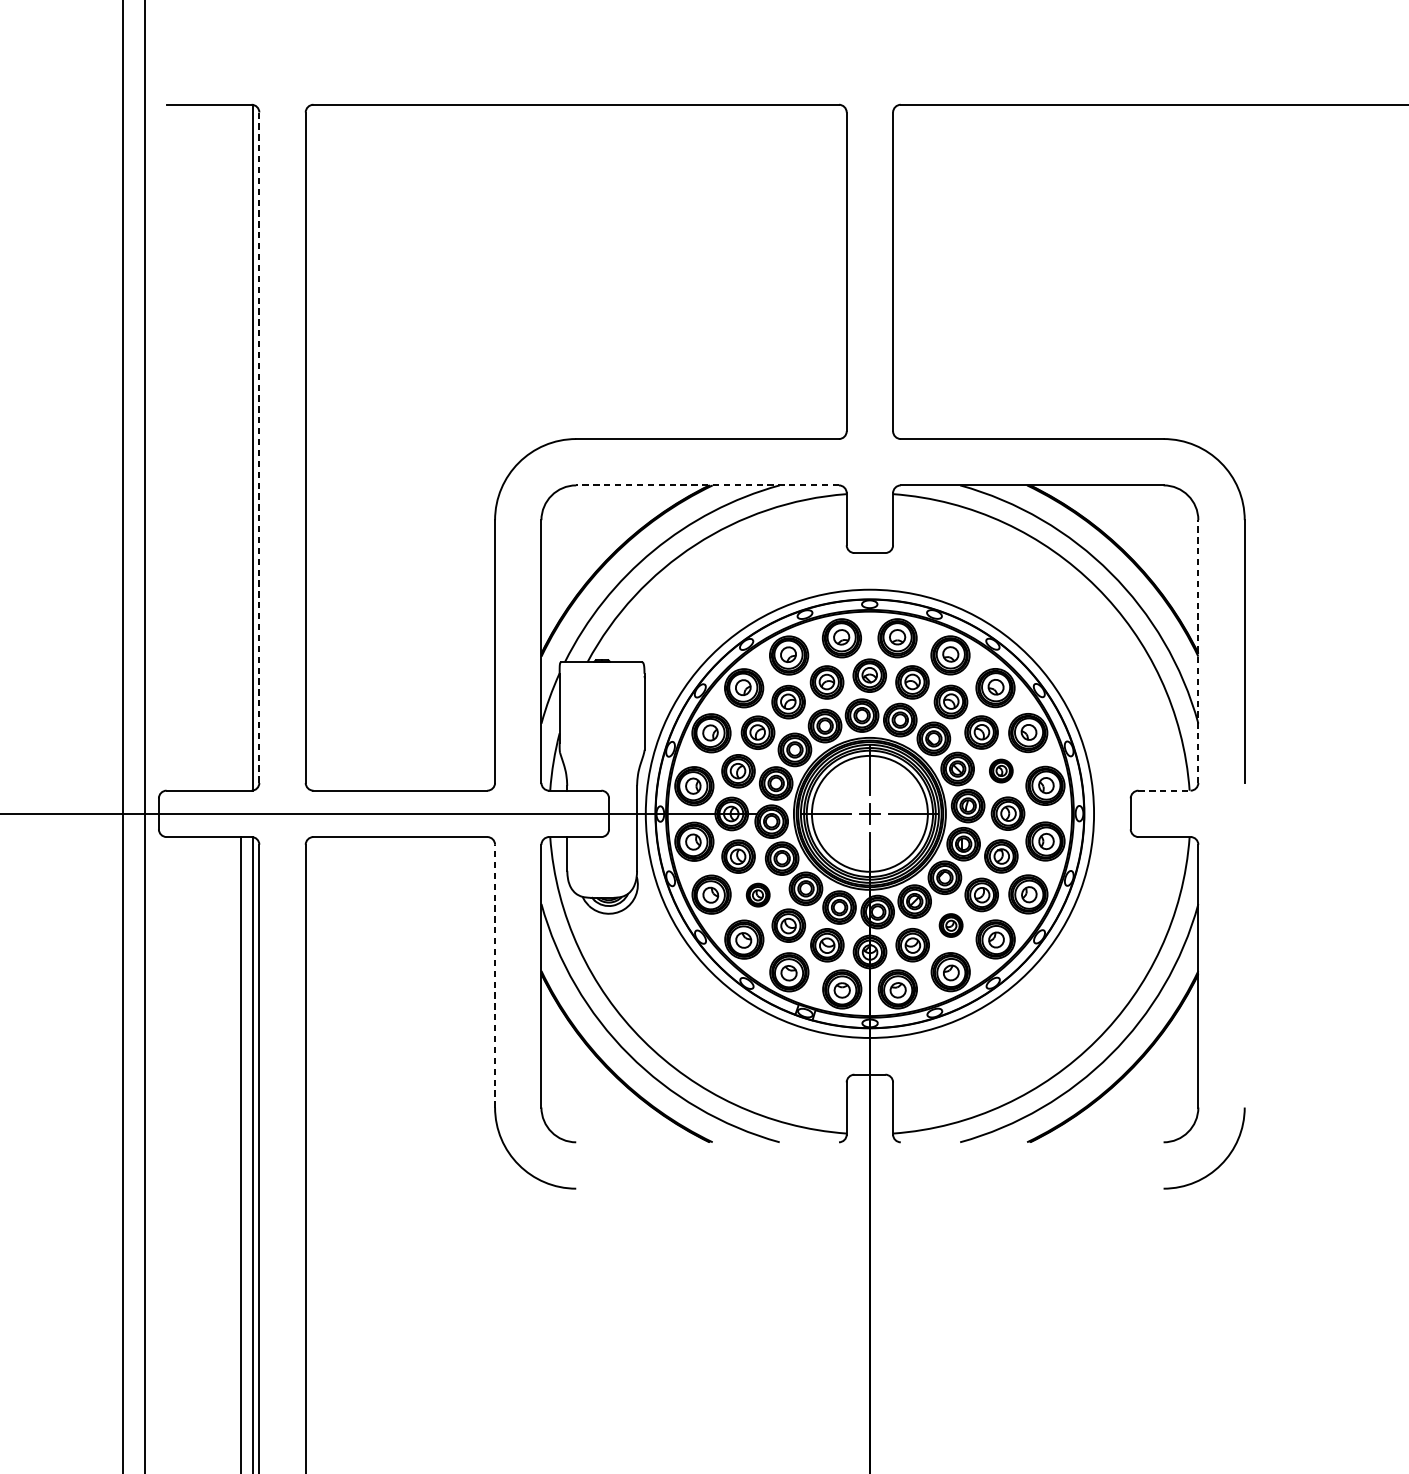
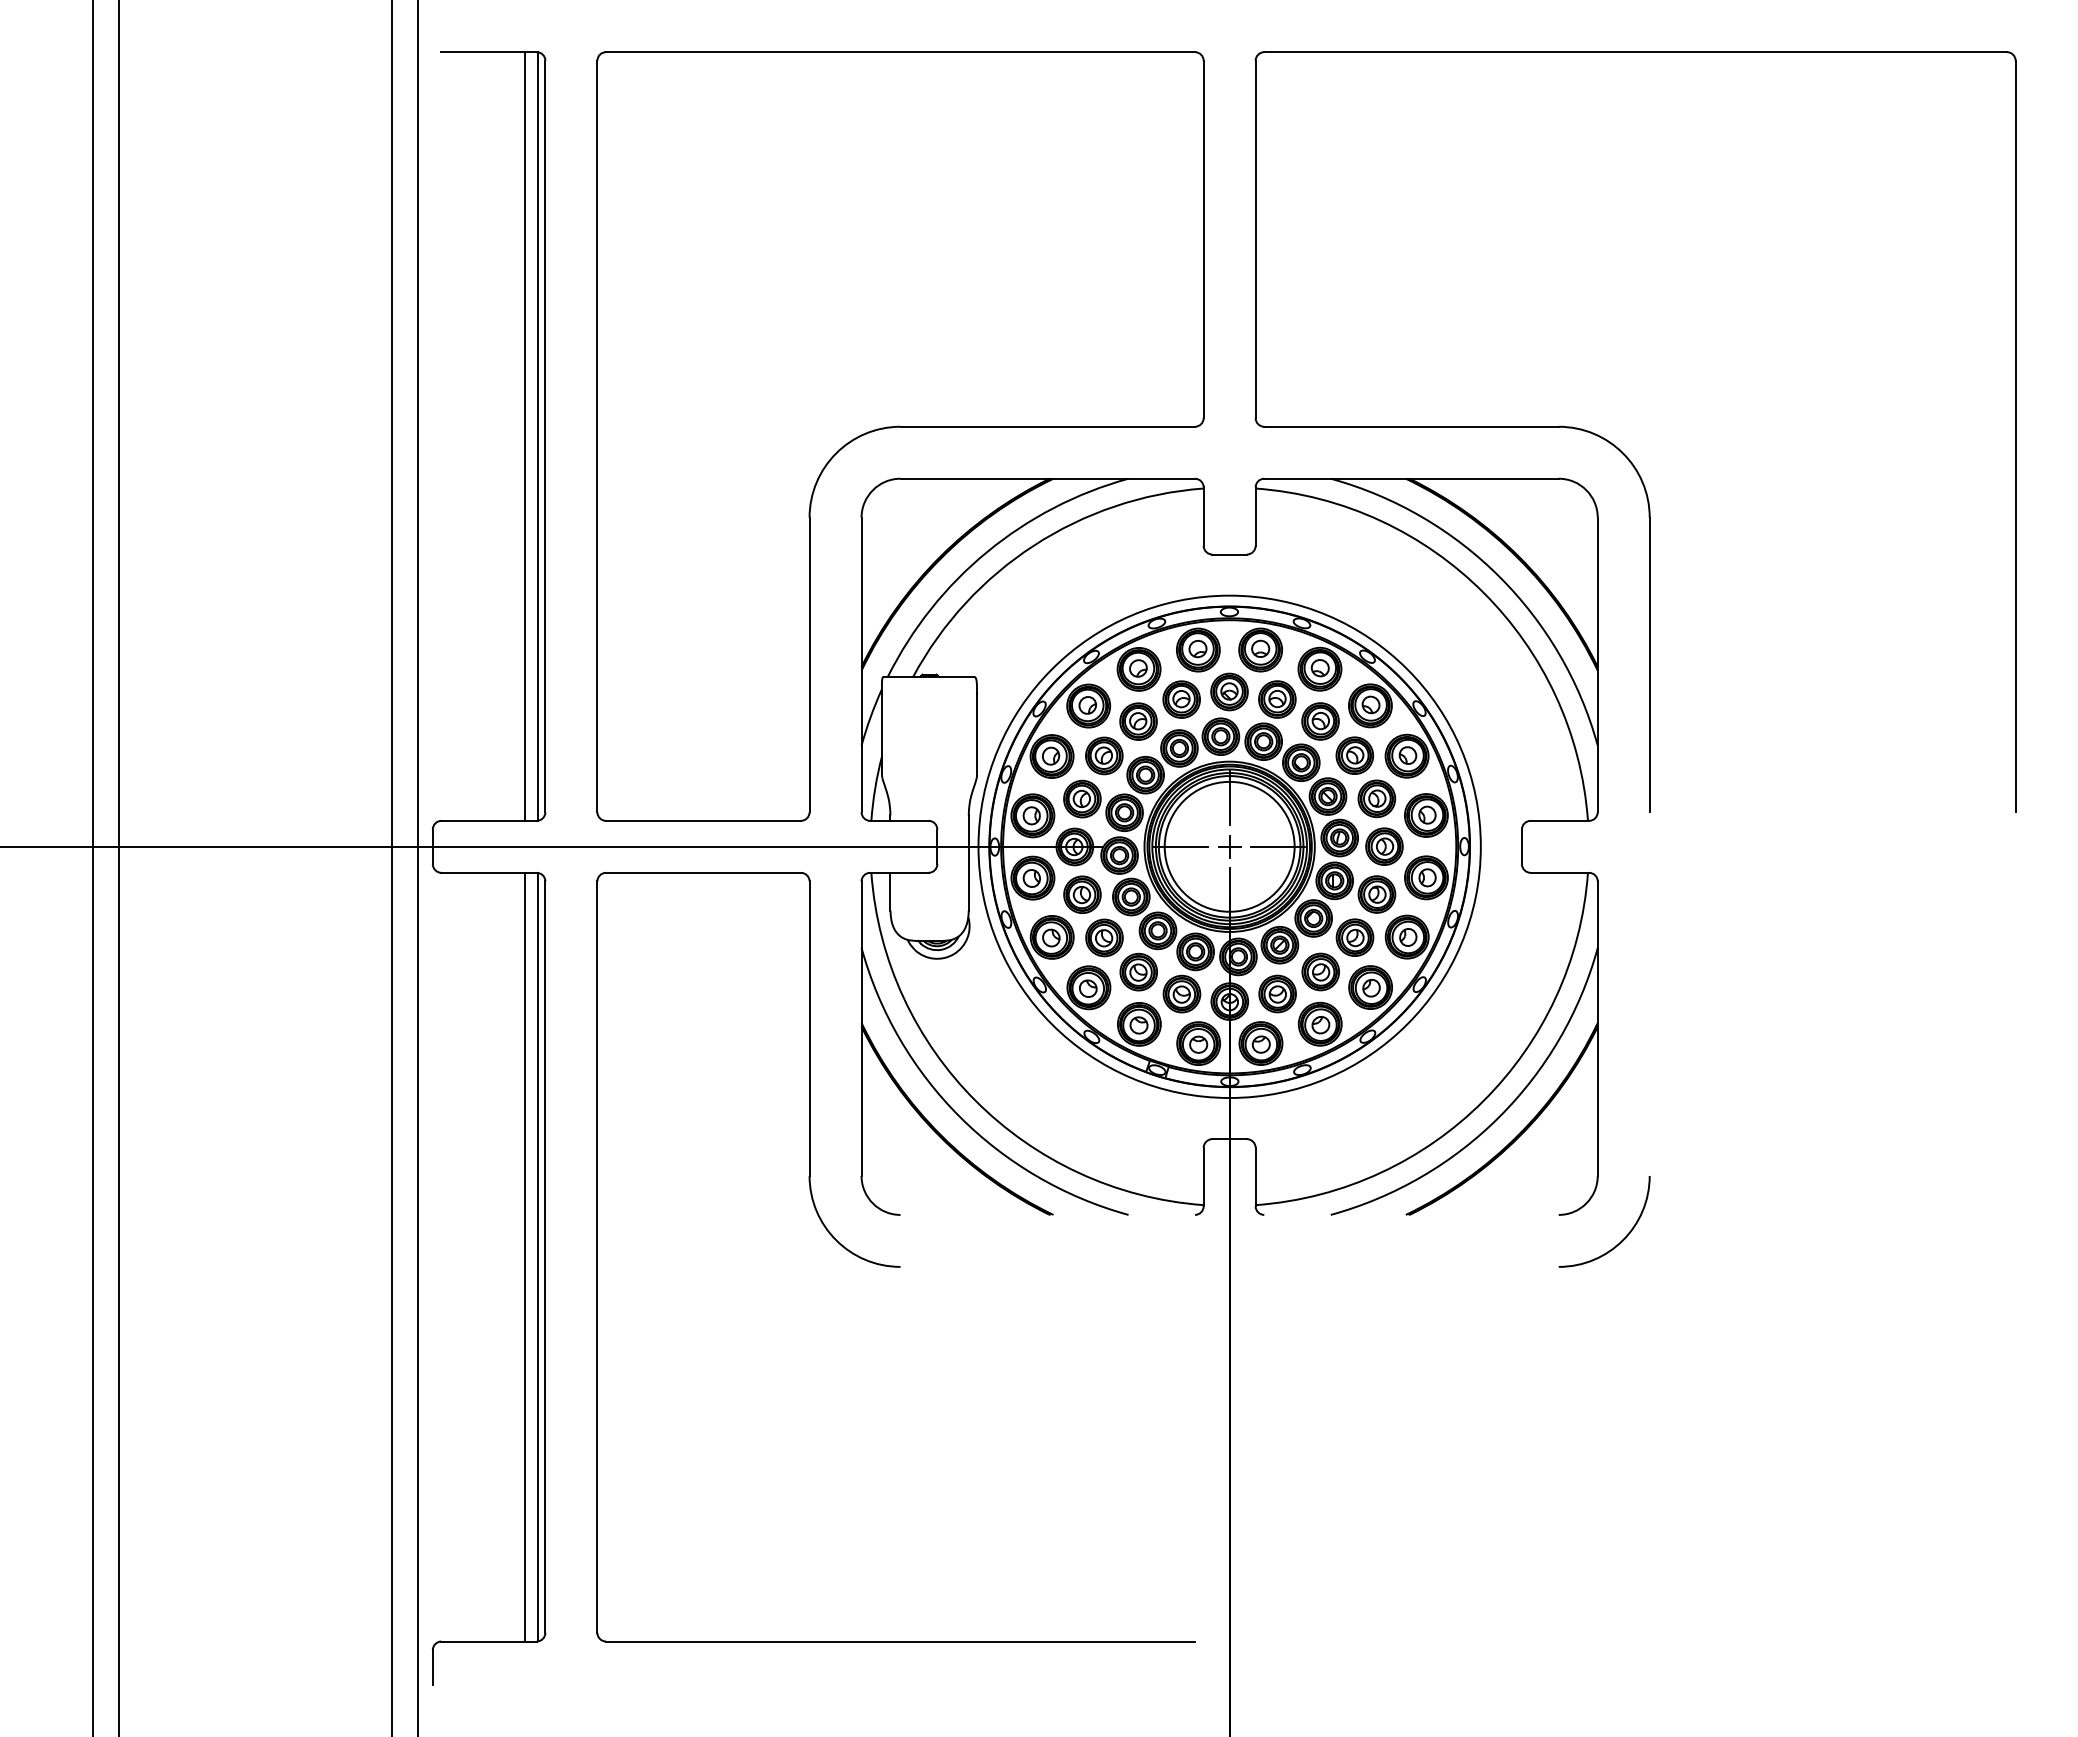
line: (241, 447) -> (525, 436), added
line: (259, 447) -> (545, 436), dashed -> solid
line: (707, 485) -> (1047, 478), dashed -> solid
line: (1198, 651) -> (1597, 664), dashed -> solid
part: (1000, 770) -> (1376, 798), size x1.43
line: (1165, 790) -> (1560, 820), dashed -> solid
part: (758, 894) -> (1104, 937), size x1.43
part: (950, 925) -> (1320, 971), size x1.43
line: (495, 975) -> (809, 1028), dashed -> solid

